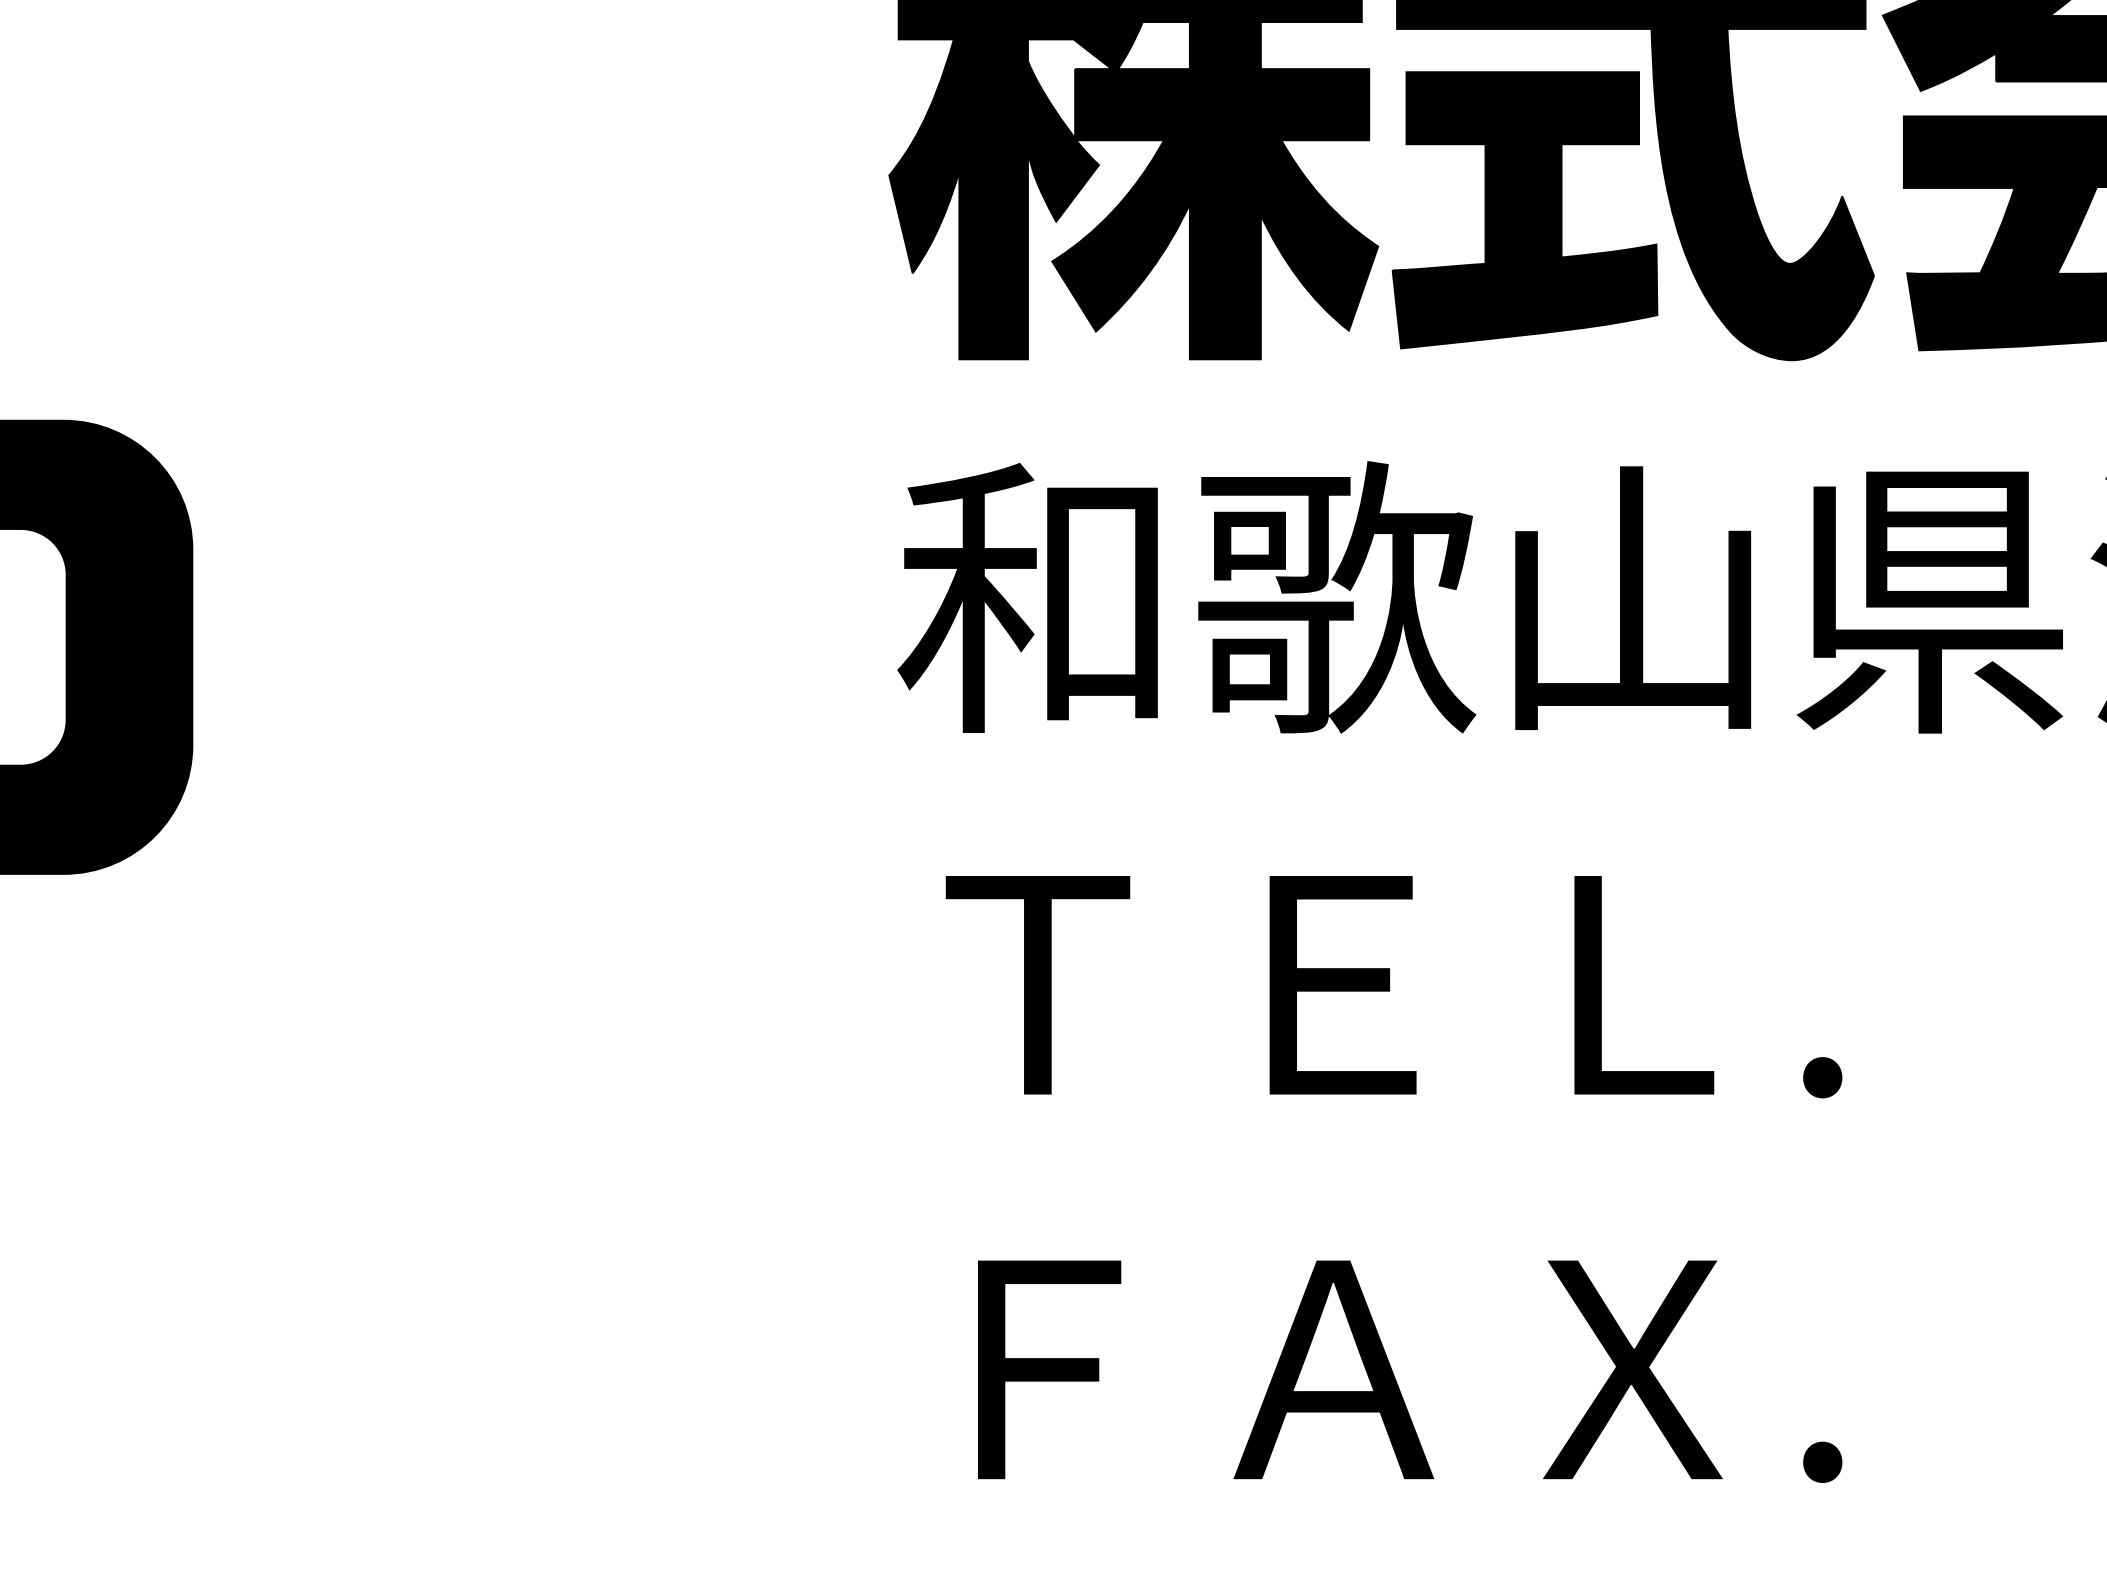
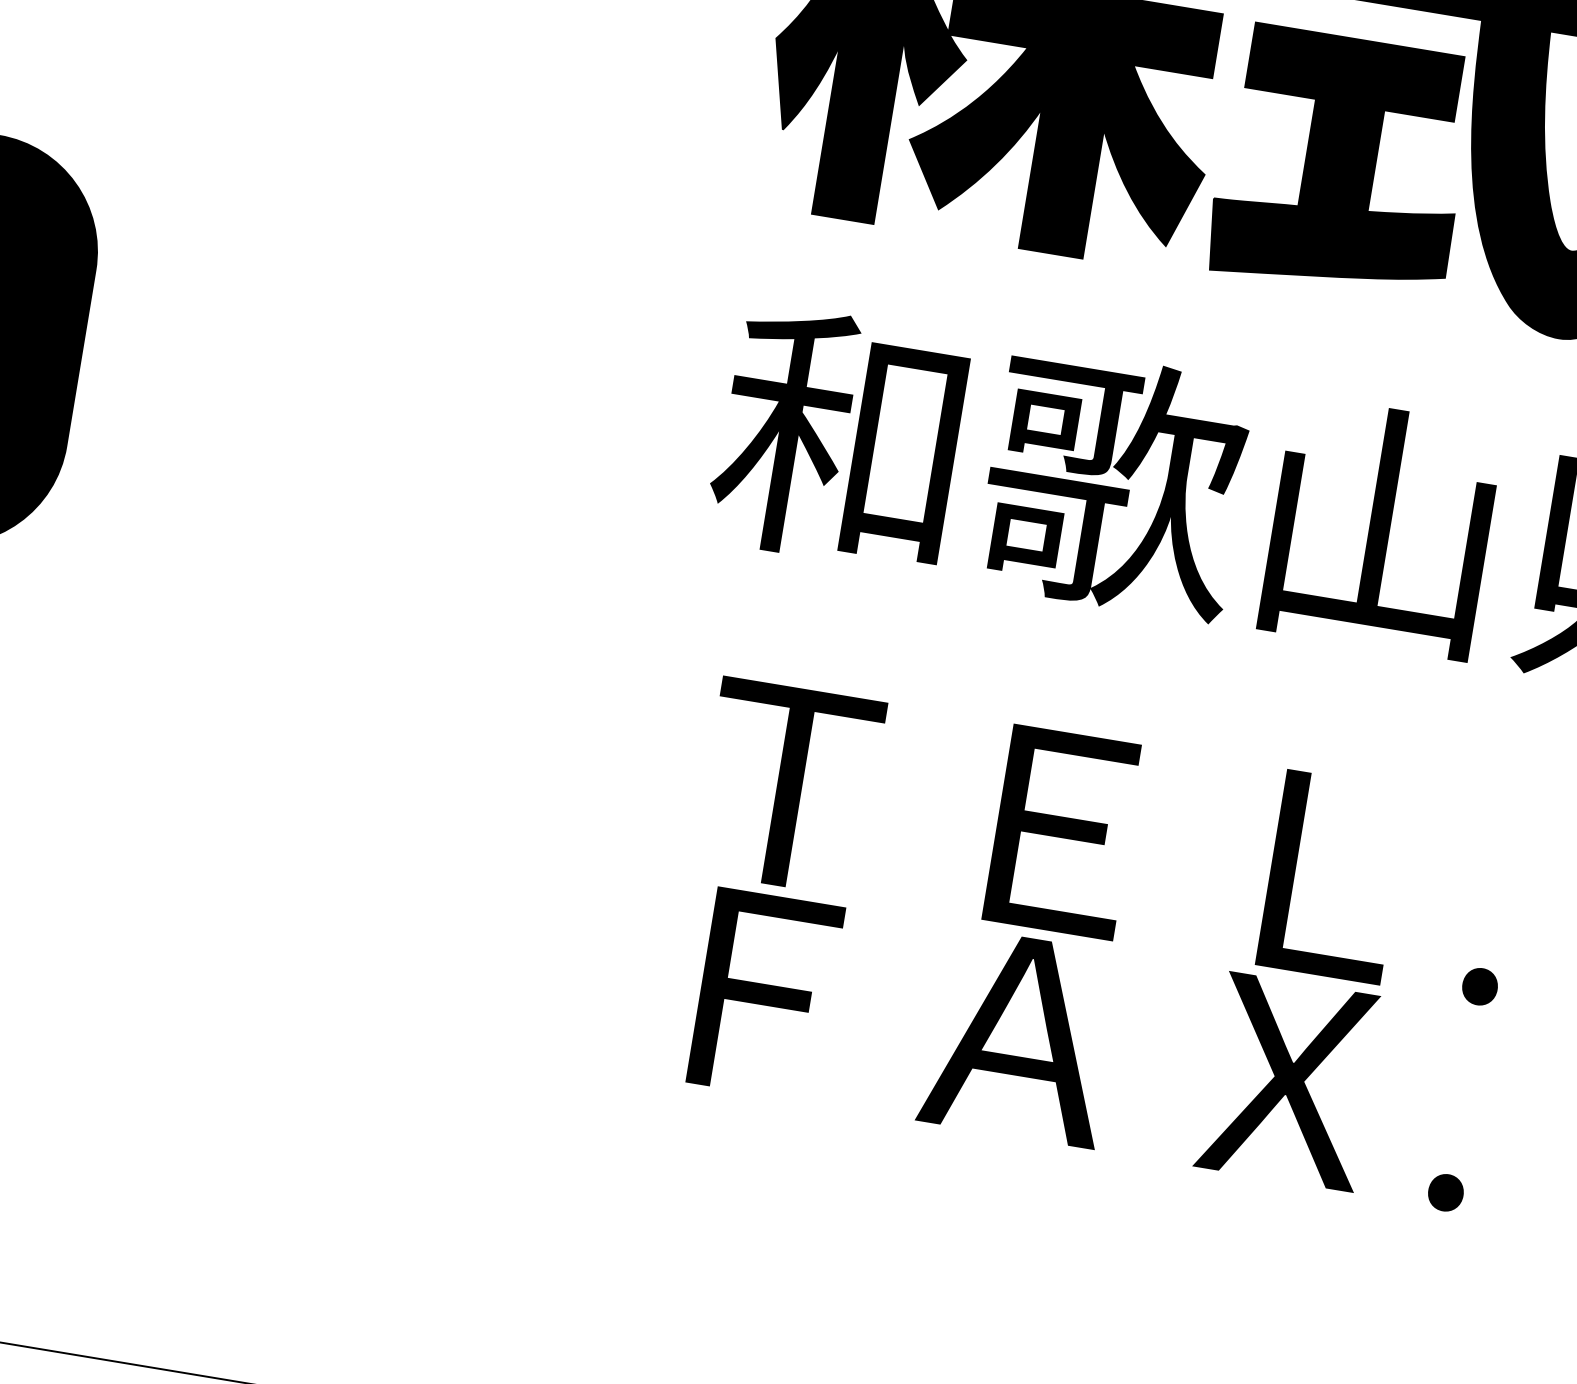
text: (1410, 1371) -> (1089, 1050), moved

